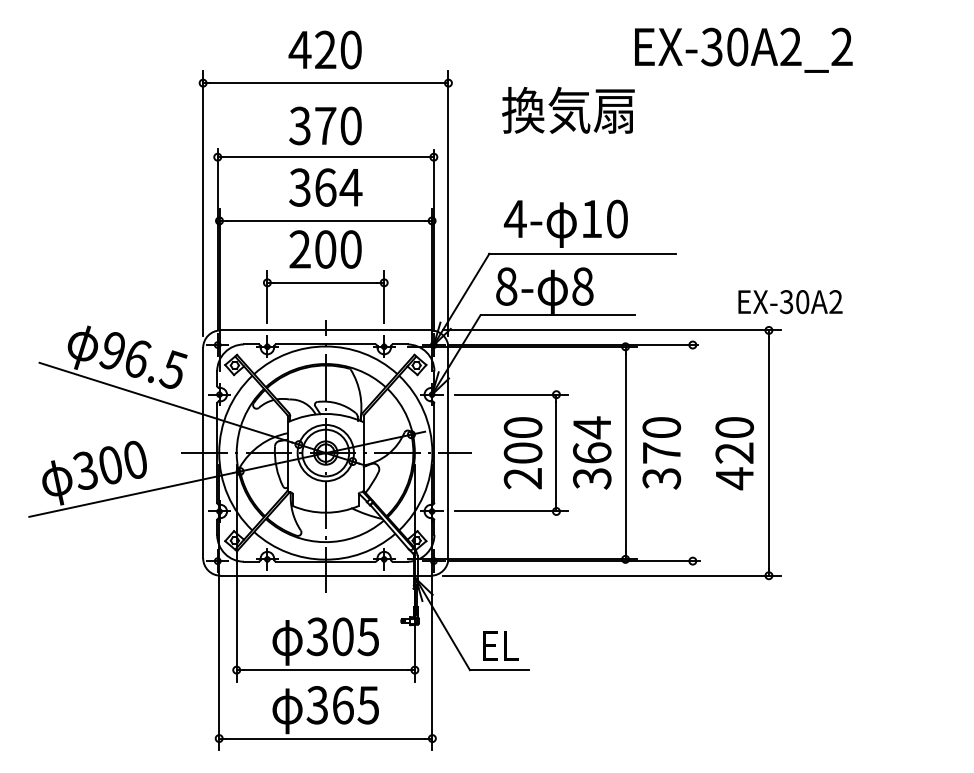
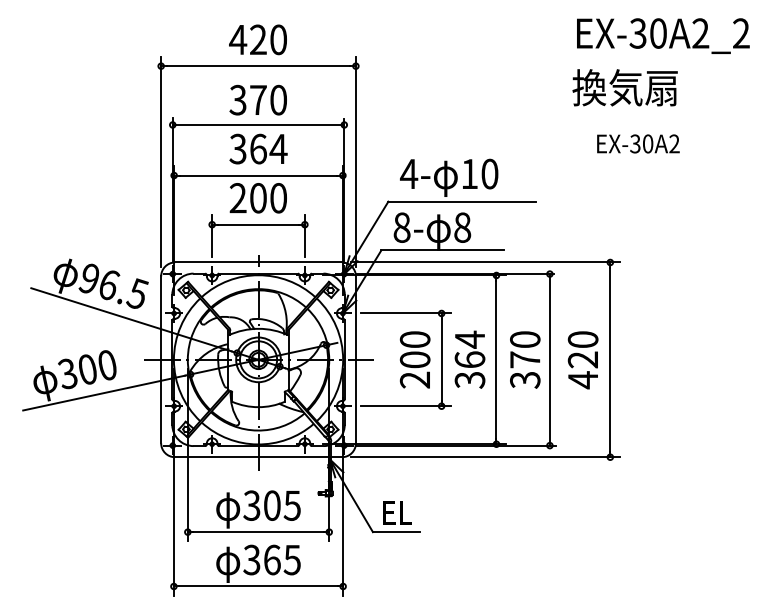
text: (743, 49) -> (663, 35), moved
text: (567, 109) -> (624, 87), moved
text: (790, 301) -> (638, 143), moved
line: (692, 452) -> (549, 359), added

